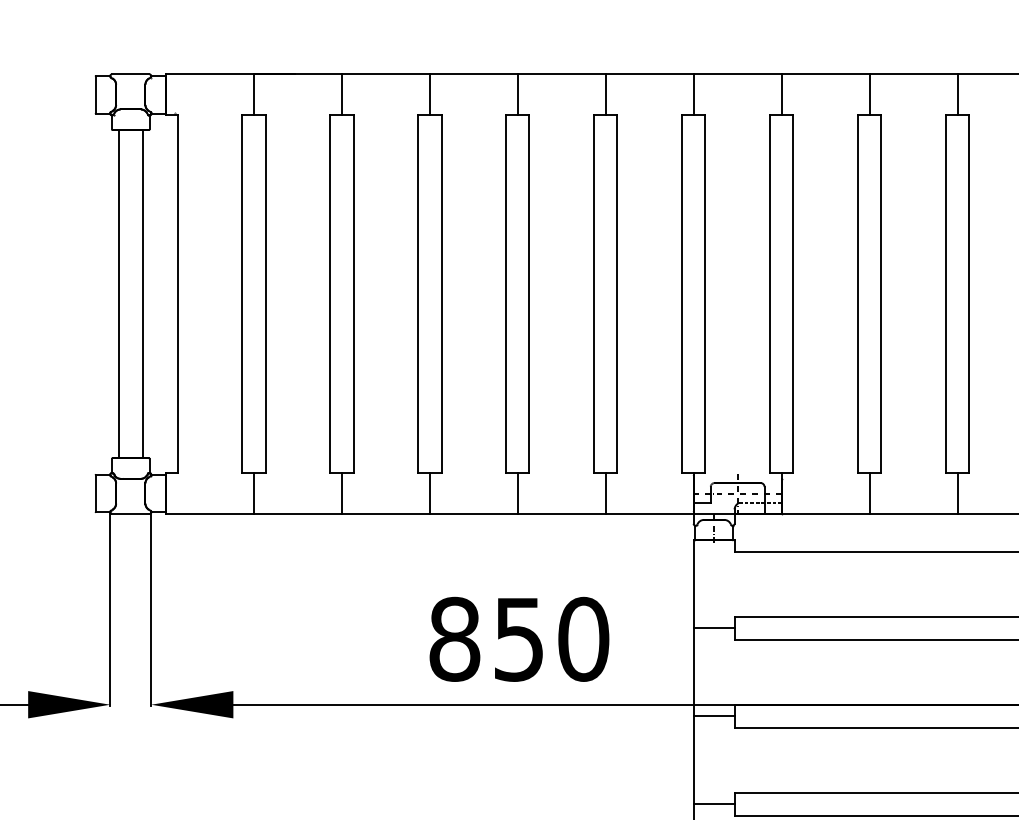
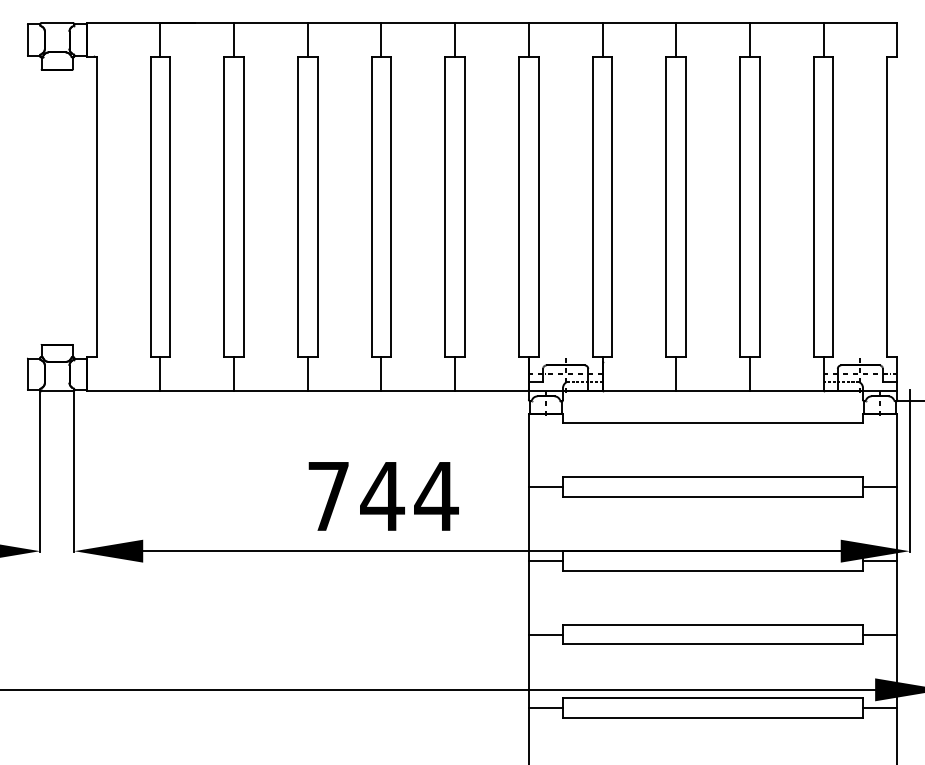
line: (119, 293) -> (47, 206), removed
line: (143, 293) -> (67, 206), removed
text: (519, 639) -> (382, 496), 850 -> 744

